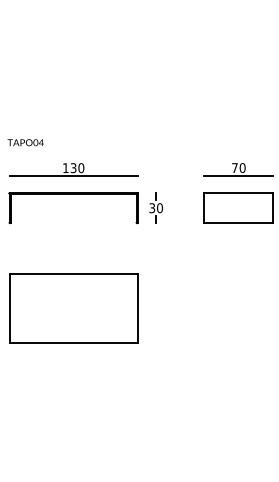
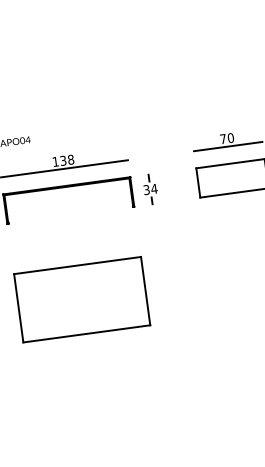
text: (81, 167) -> (71, 159), 130 -> 138
text: (159, 208) -> (153, 189), 30 -> 34

